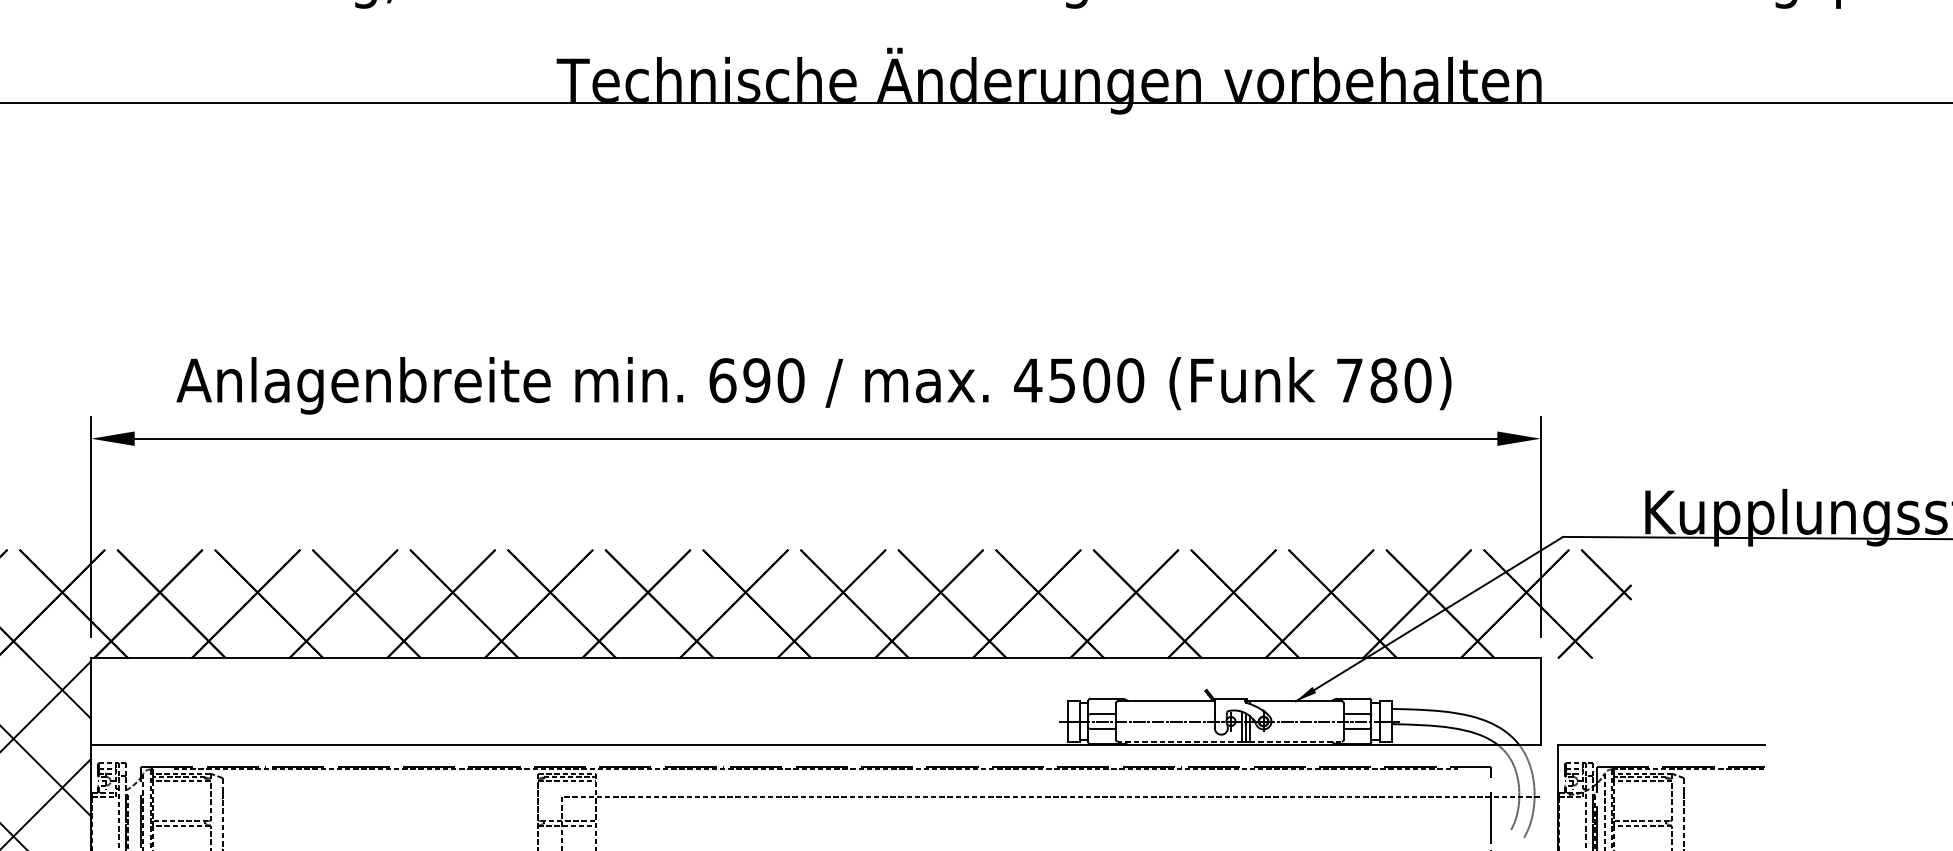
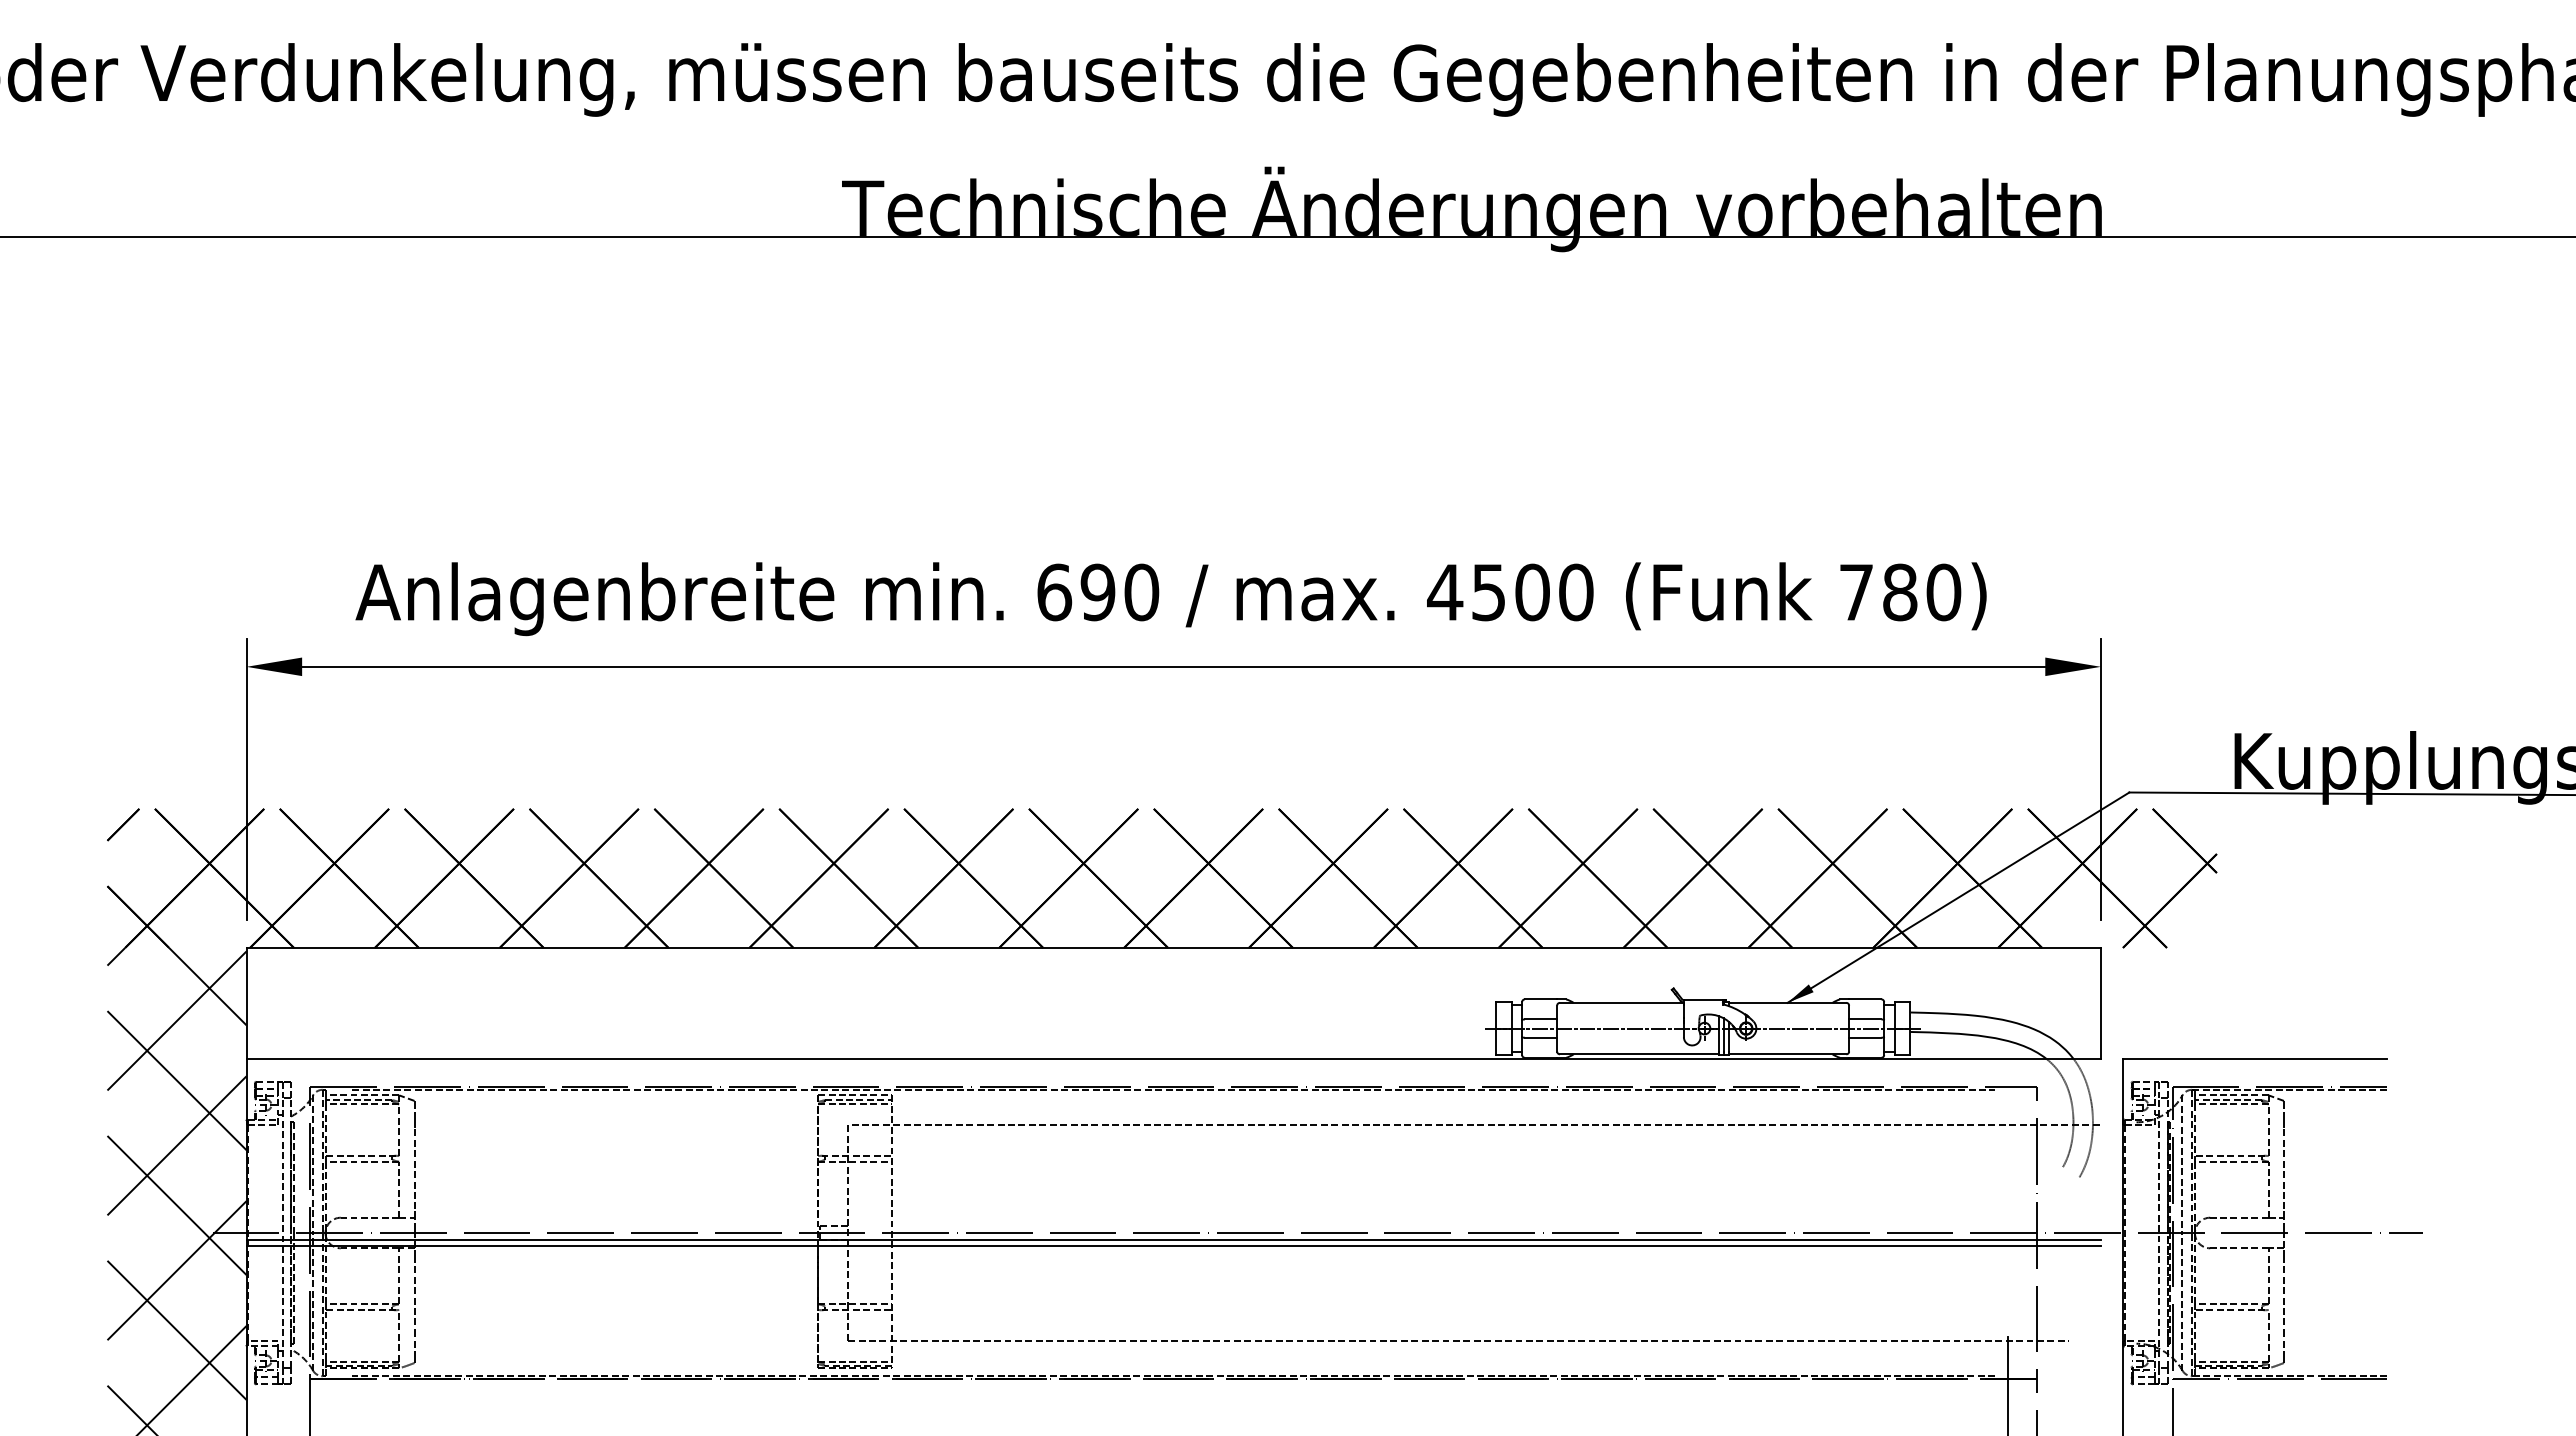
line: (1180, 741) -> (1639, 1054), dashed -> solid
line: (1295, 741) -> (1787, 1054), dashed -> solid

